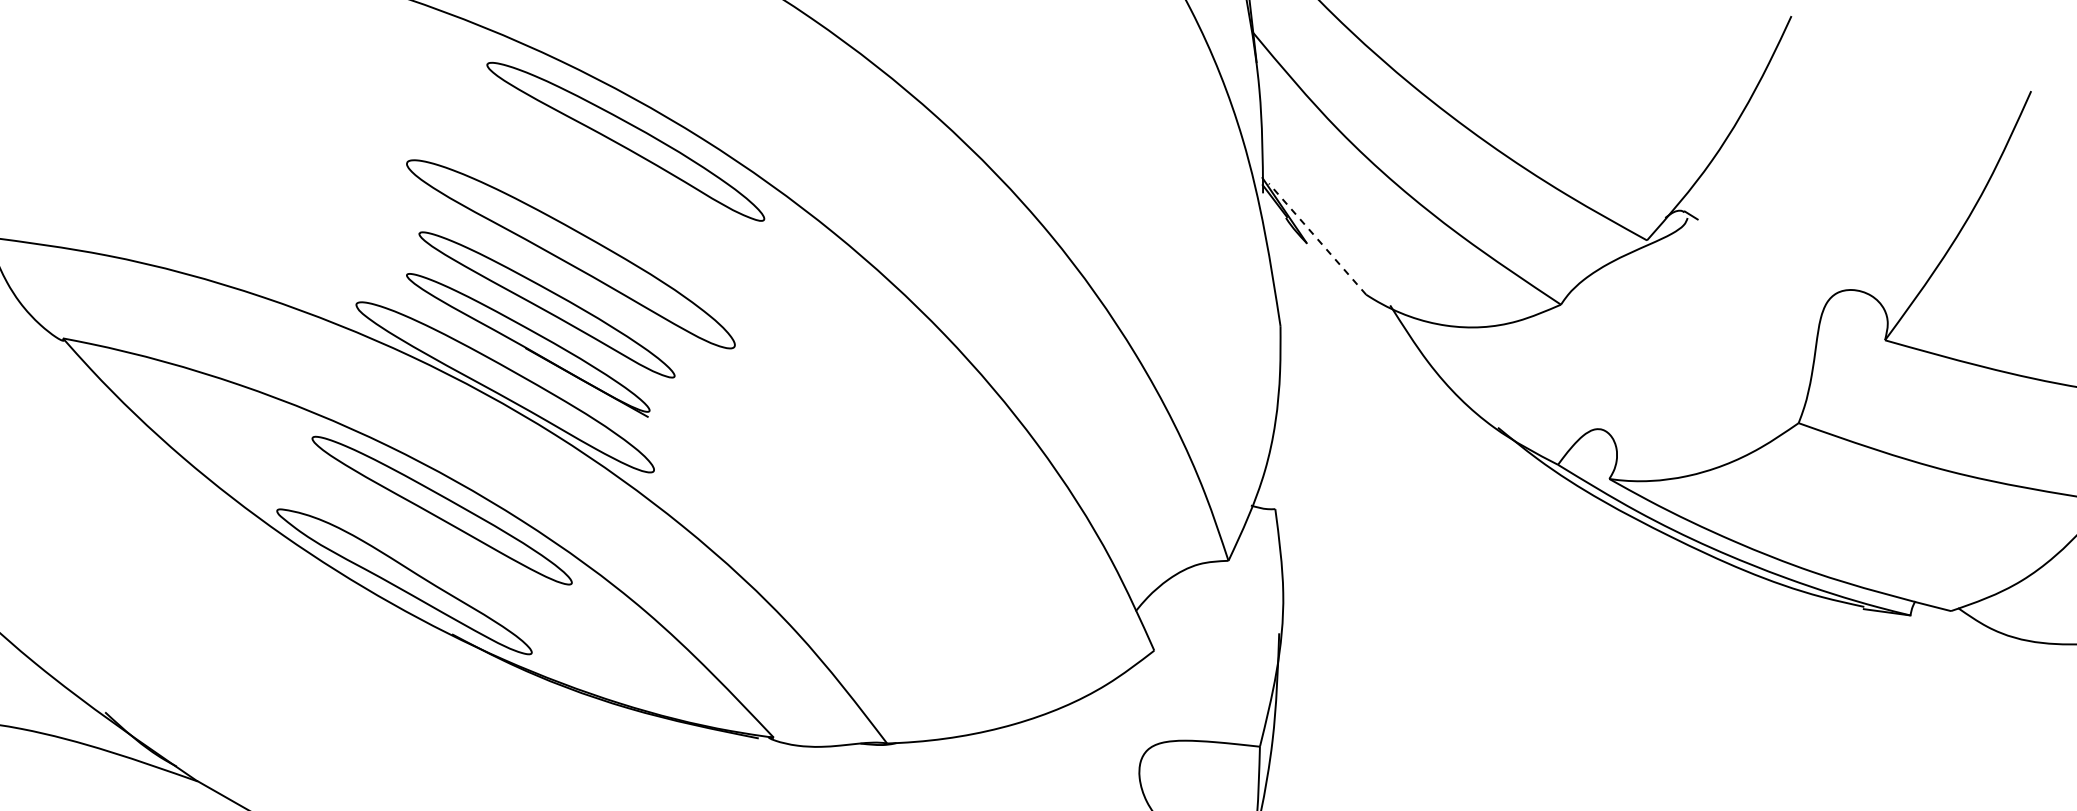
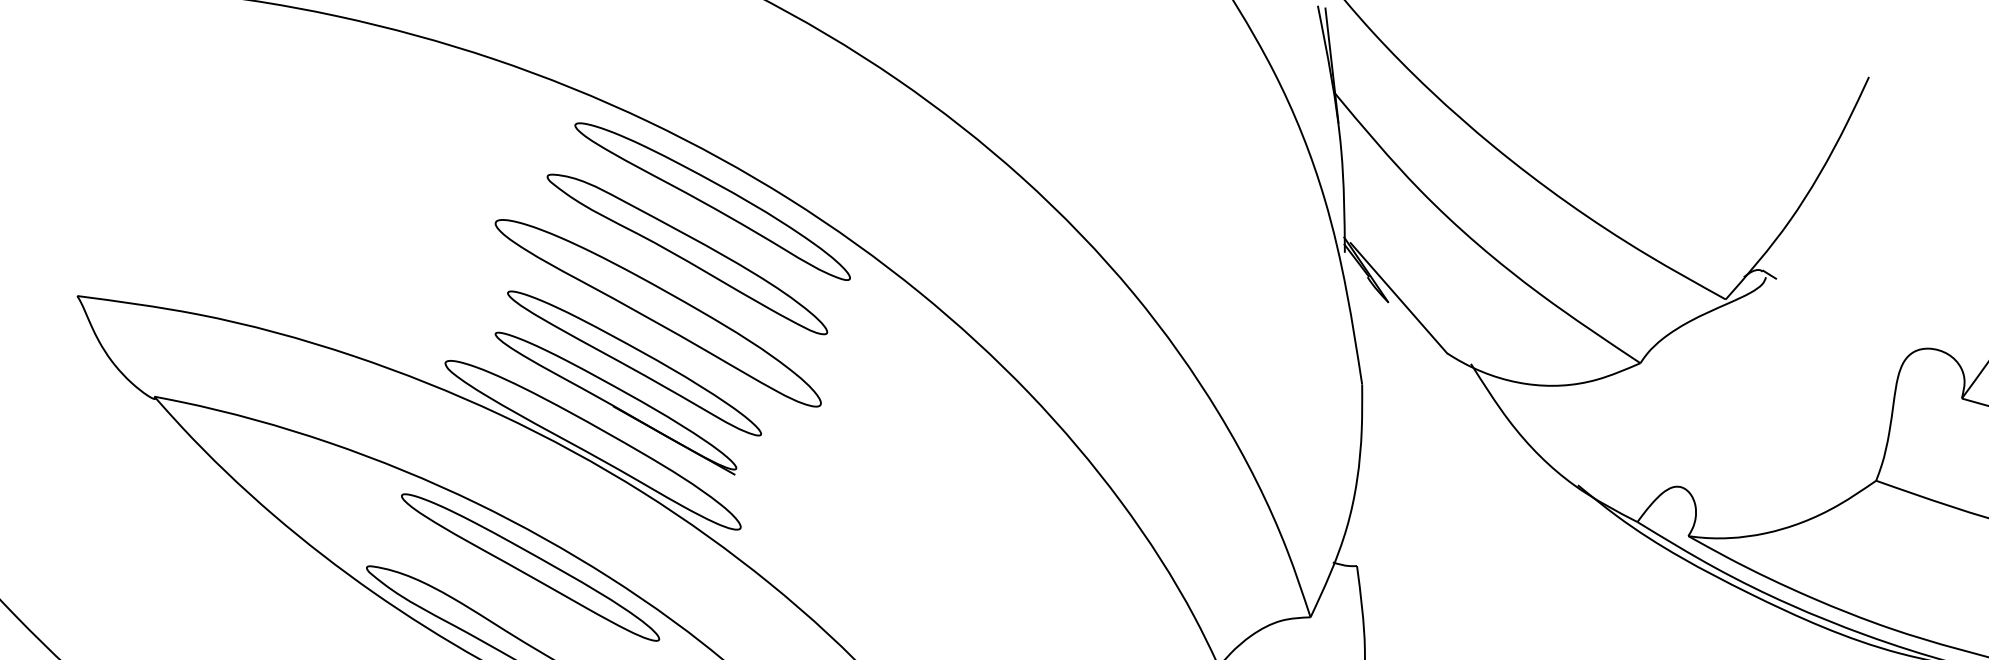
part: (600, 194) -> (687, 253), added
line: (1317, 239) -> (1398, 298), dashed -> solid

